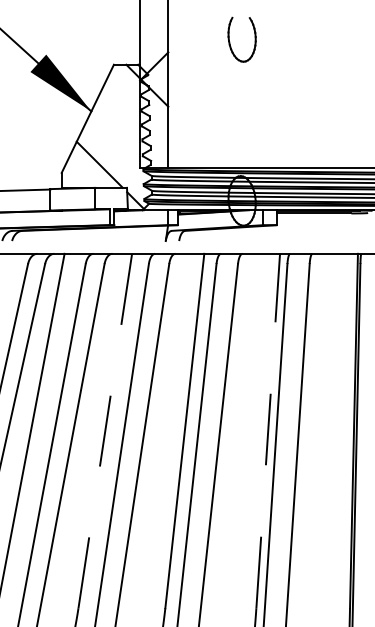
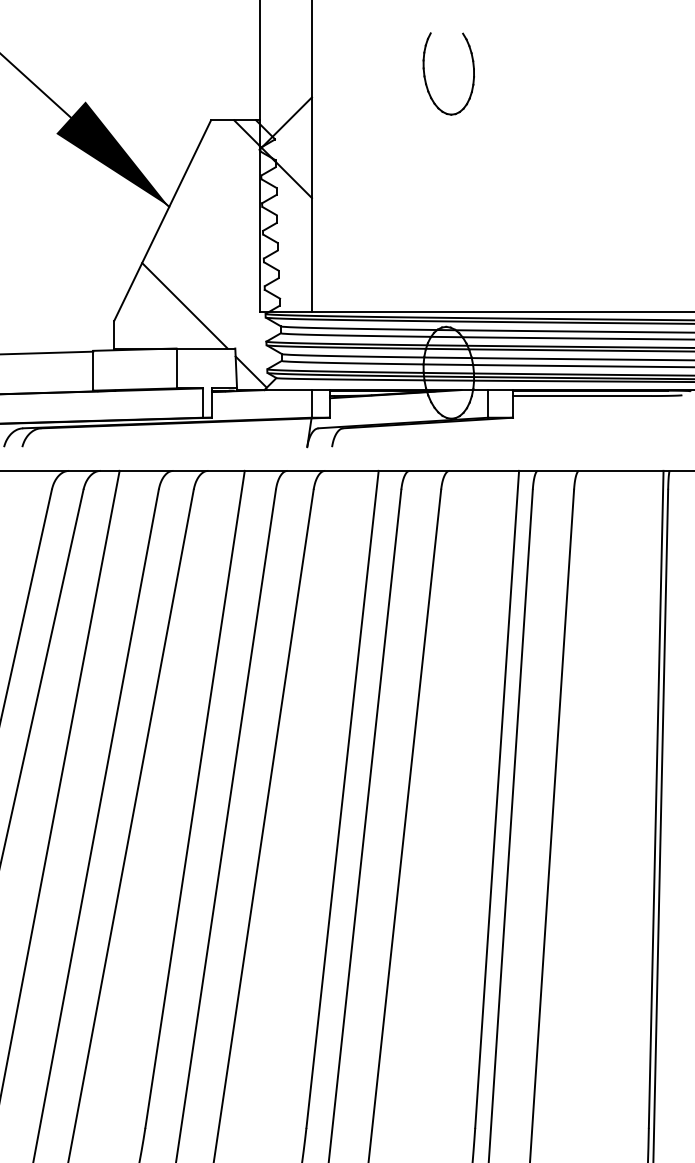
line: (105, 430) -> (195, 798), dashed -> solid
line: (268, 431) -> (497, 800), dashed -> solid

